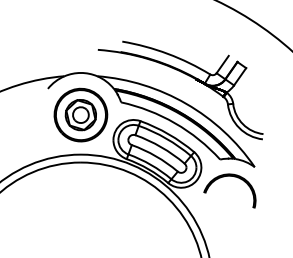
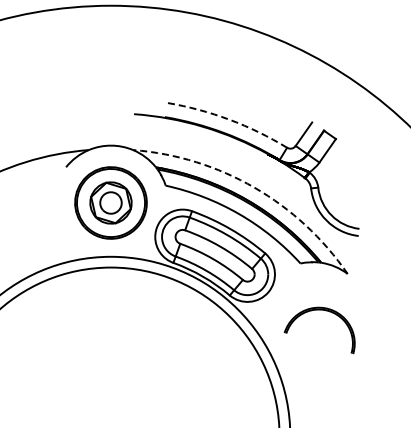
arc: (167, 53) -> (229, 119), solid -> dashed
arc: (186, 103) -> (254, 187), solid -> dashed
part: (229, 176) -> (319, 310), moved

